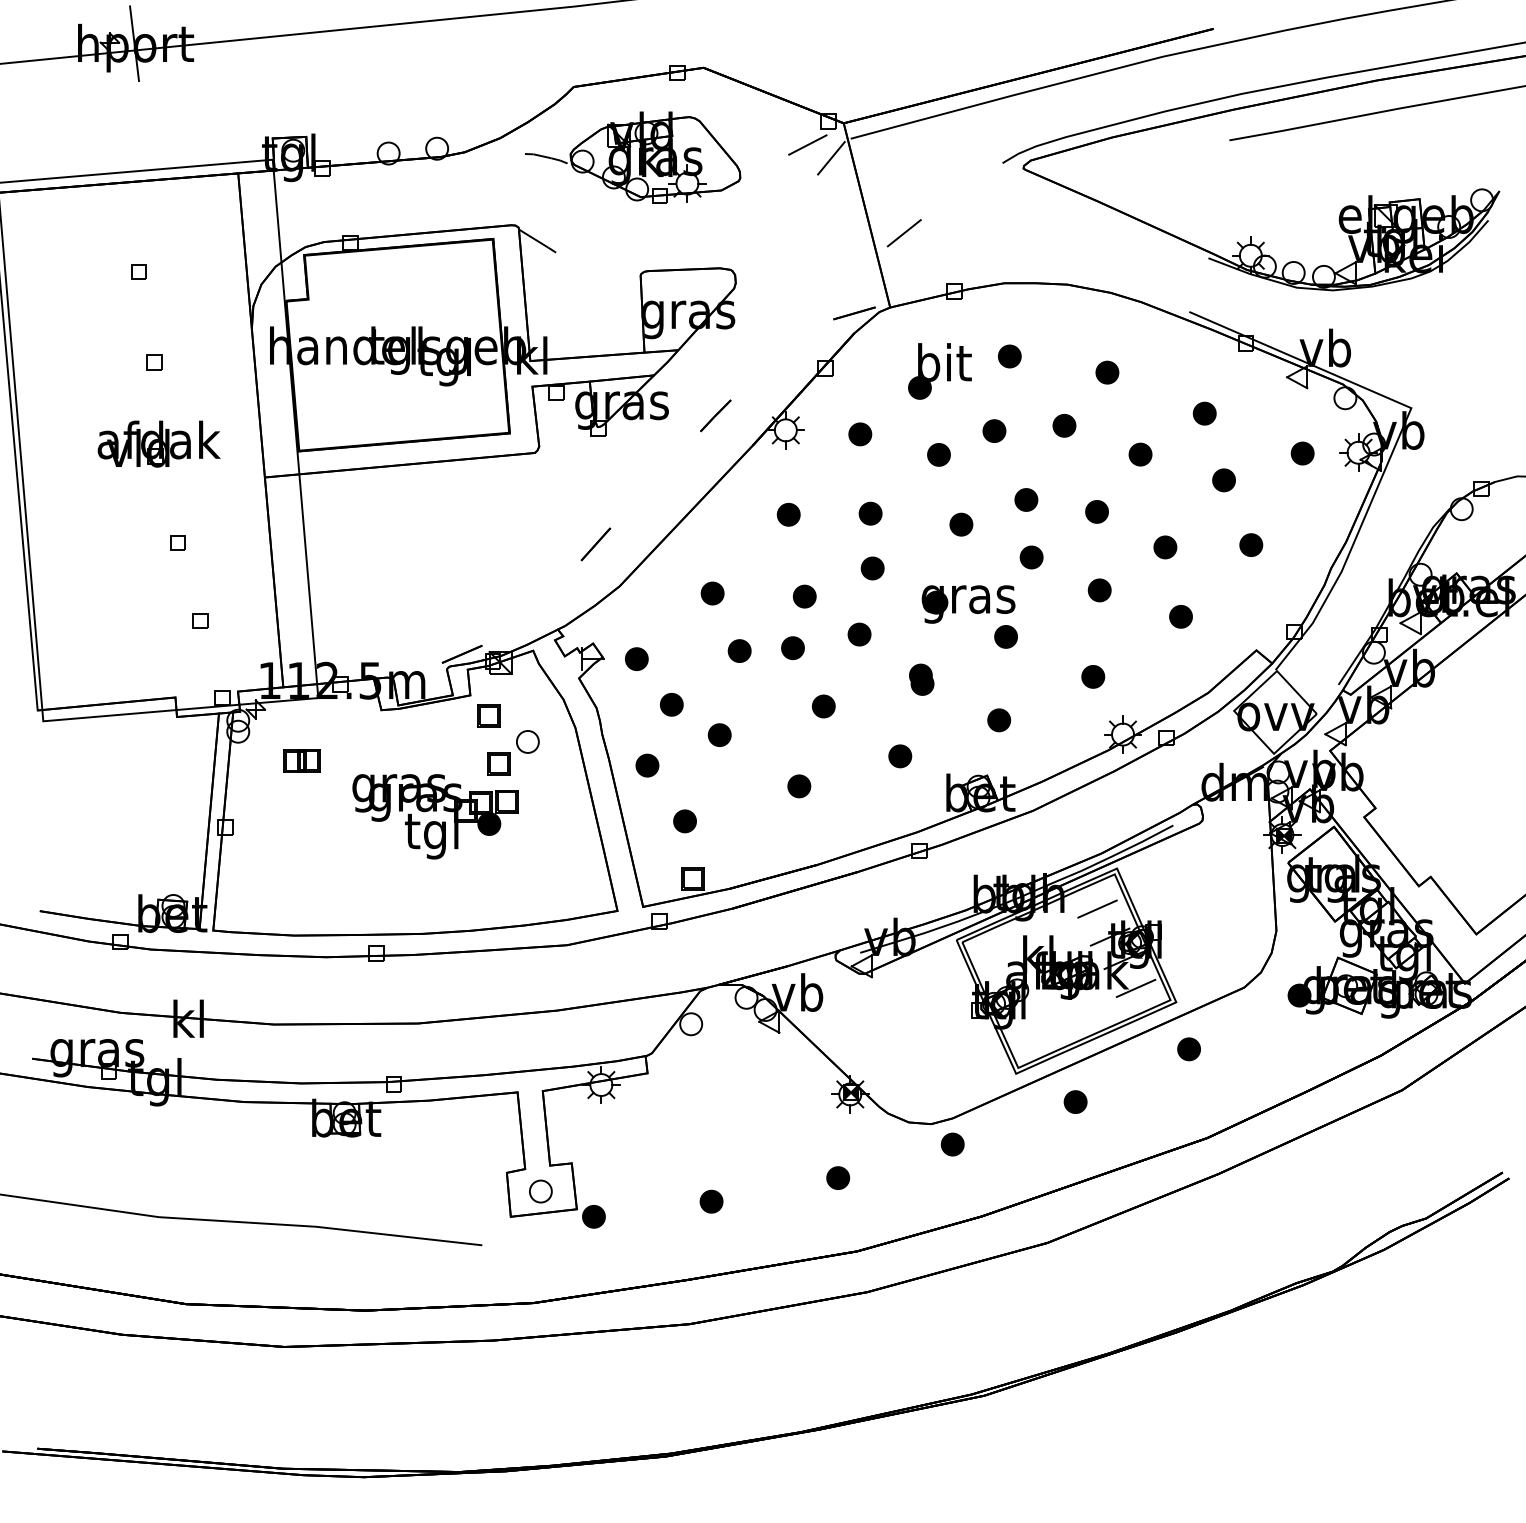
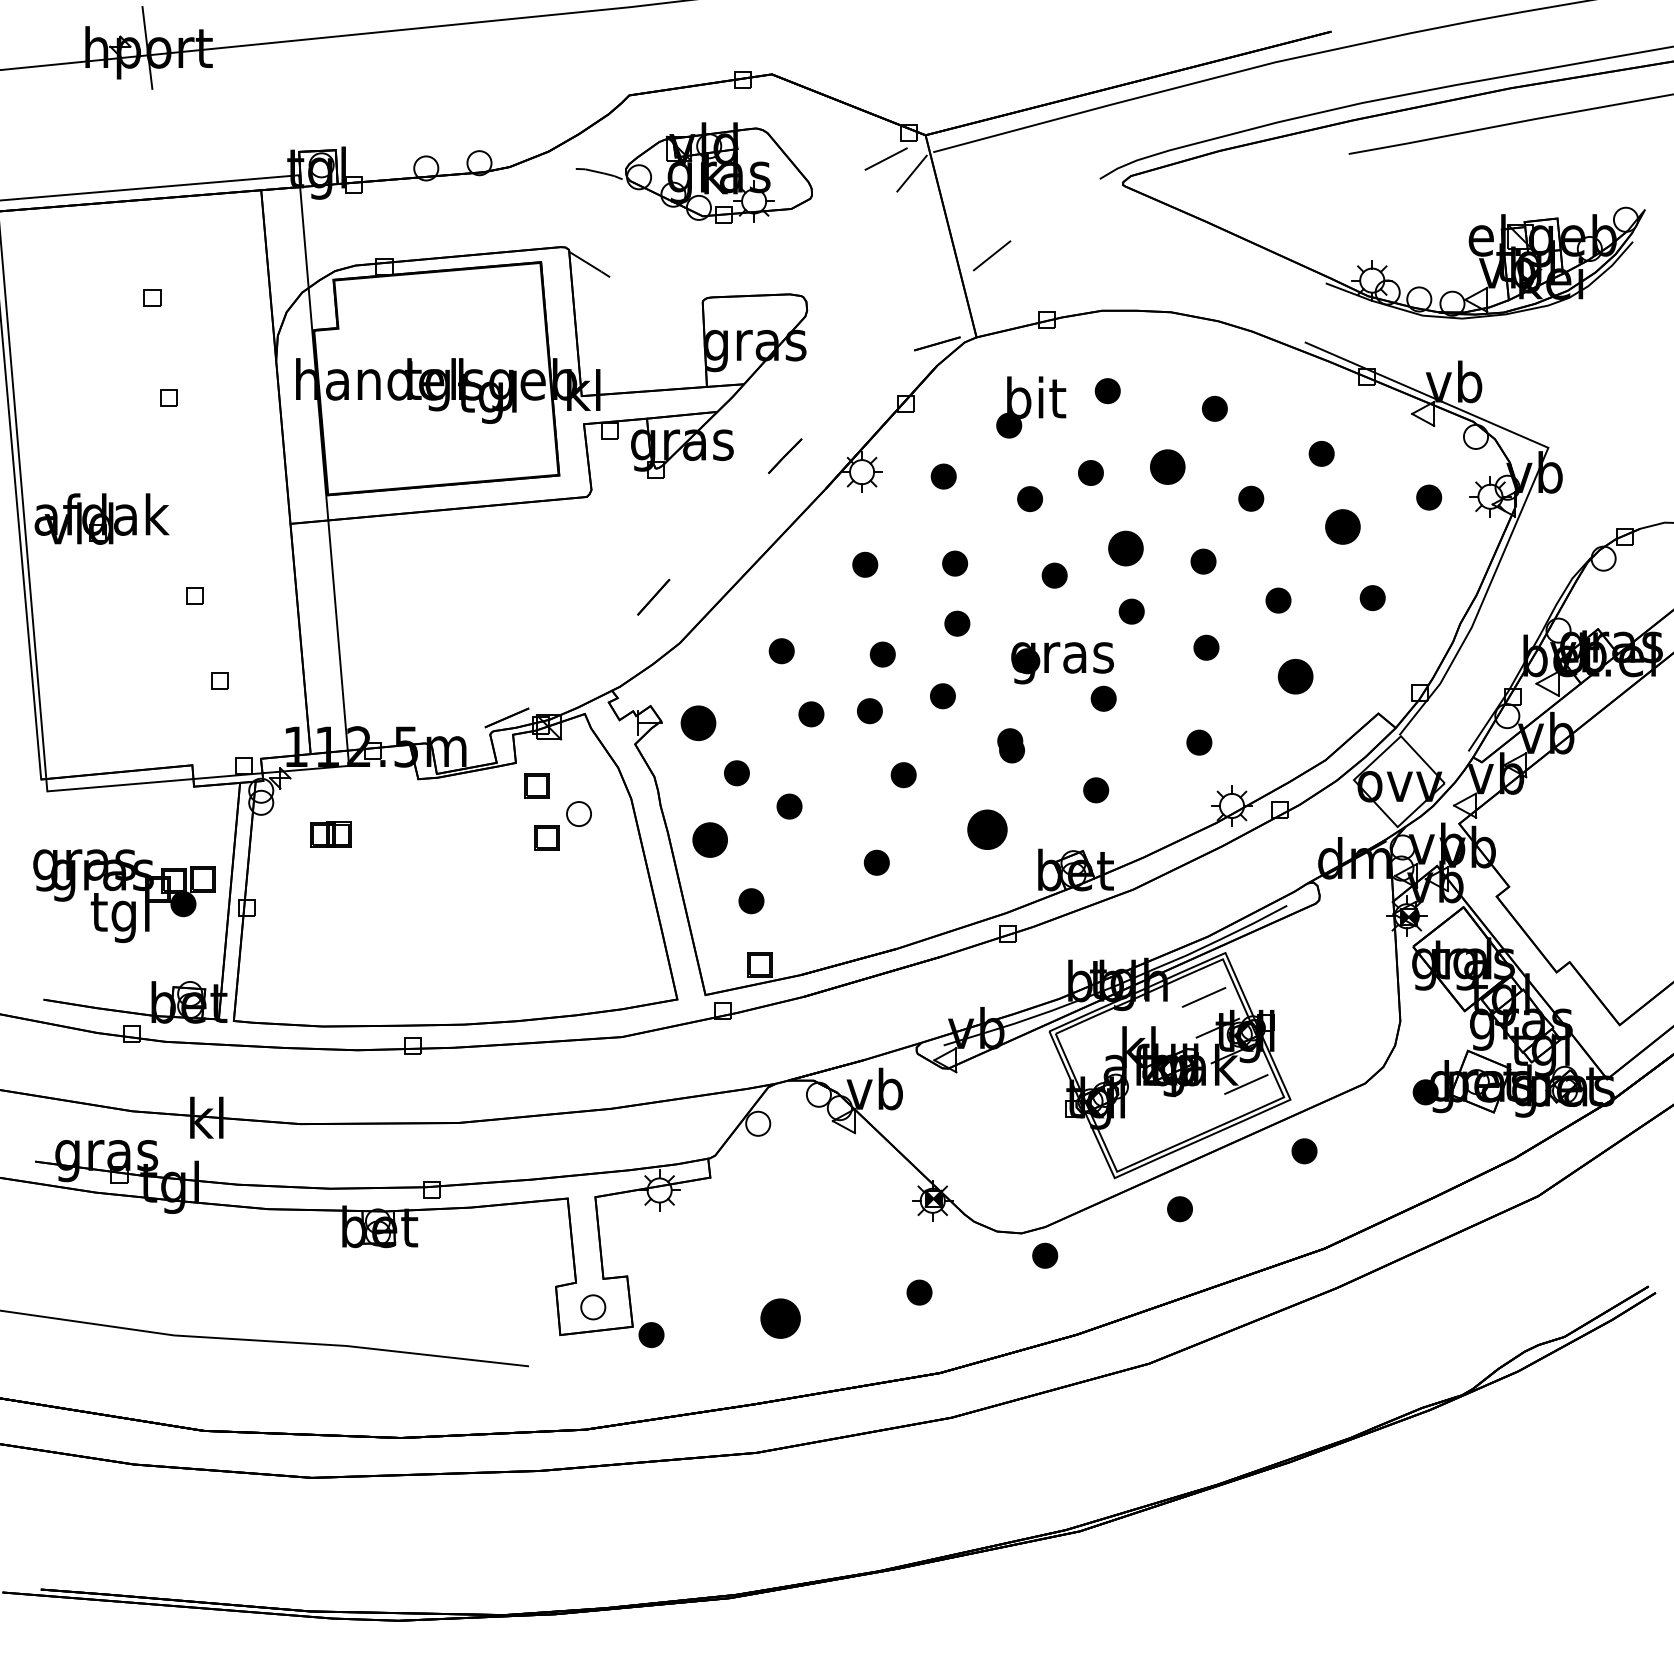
part: (1064, 425) -> (1167, 466), size x1.4
part: (158, 443) -> (101, 518), moved
part: (1223, 480) -> (1342, 527), size x1.4
part: (1026, 499) -> (1126, 548), size x1.4
part: (1180, 616) -> (1295, 676), size x1.4
part: (636, 658) -> (698, 722), size x1.4
part: (900, 756) -> (987, 830), size x1.6
part: (647, 765) -> (710, 839), size x1.4
part: (435, 816) -> (124, 895), moved
part: (711, 1201) -> (780, 1318), size x1.6

